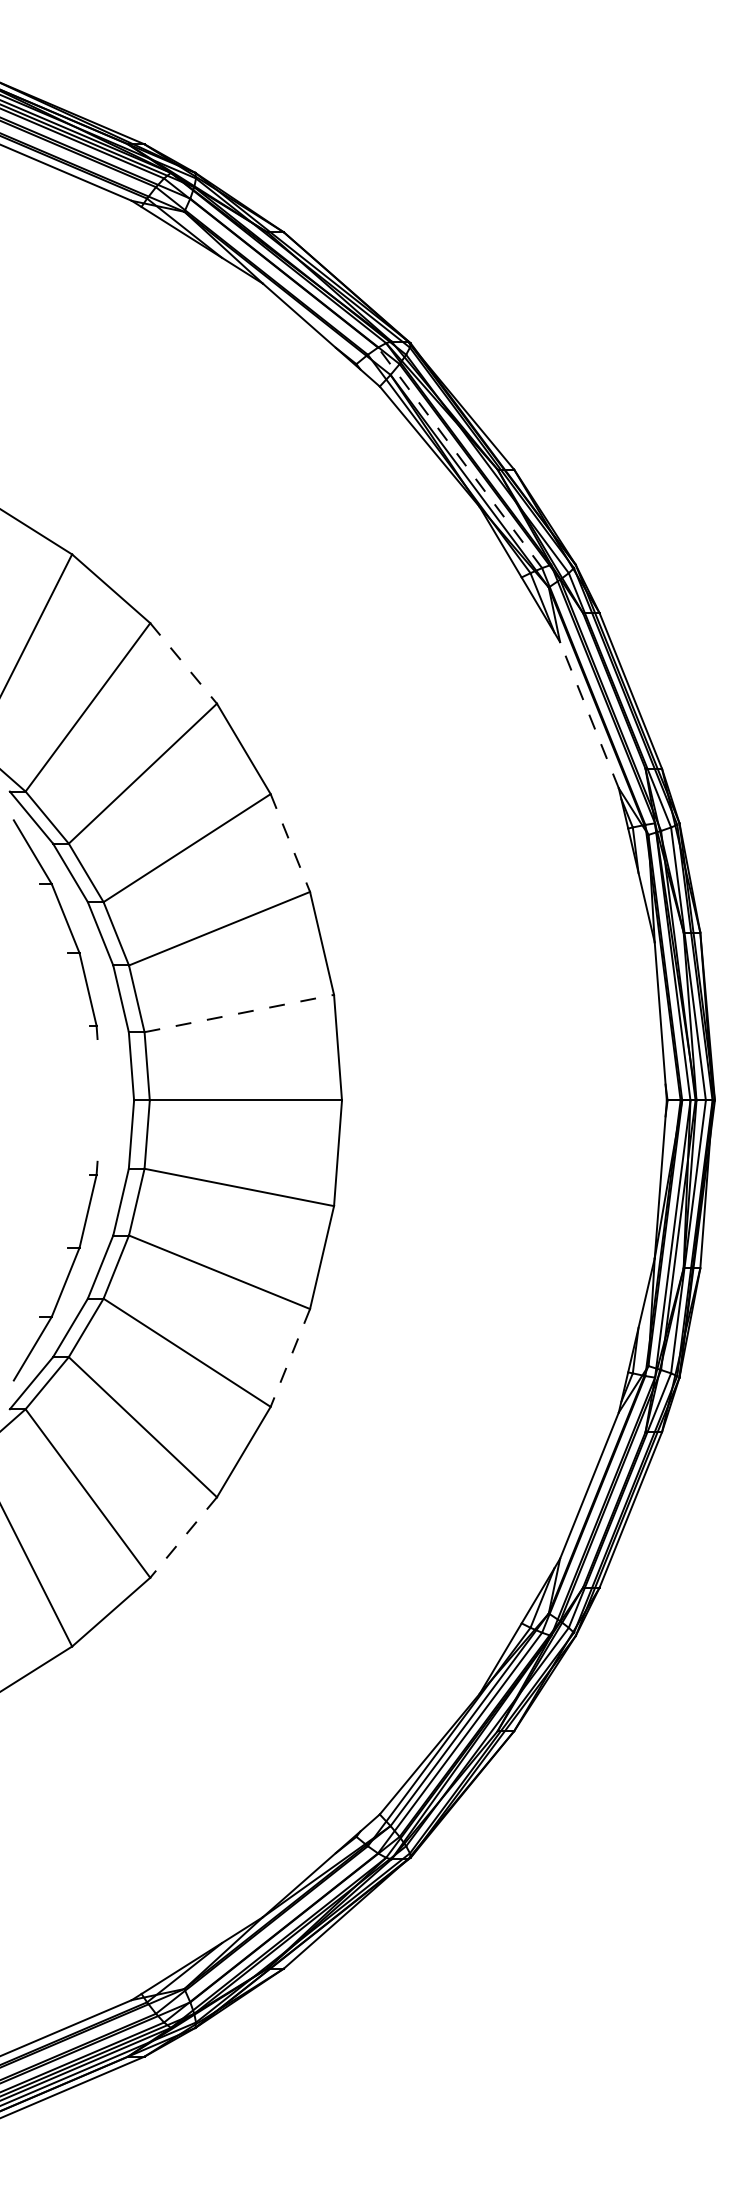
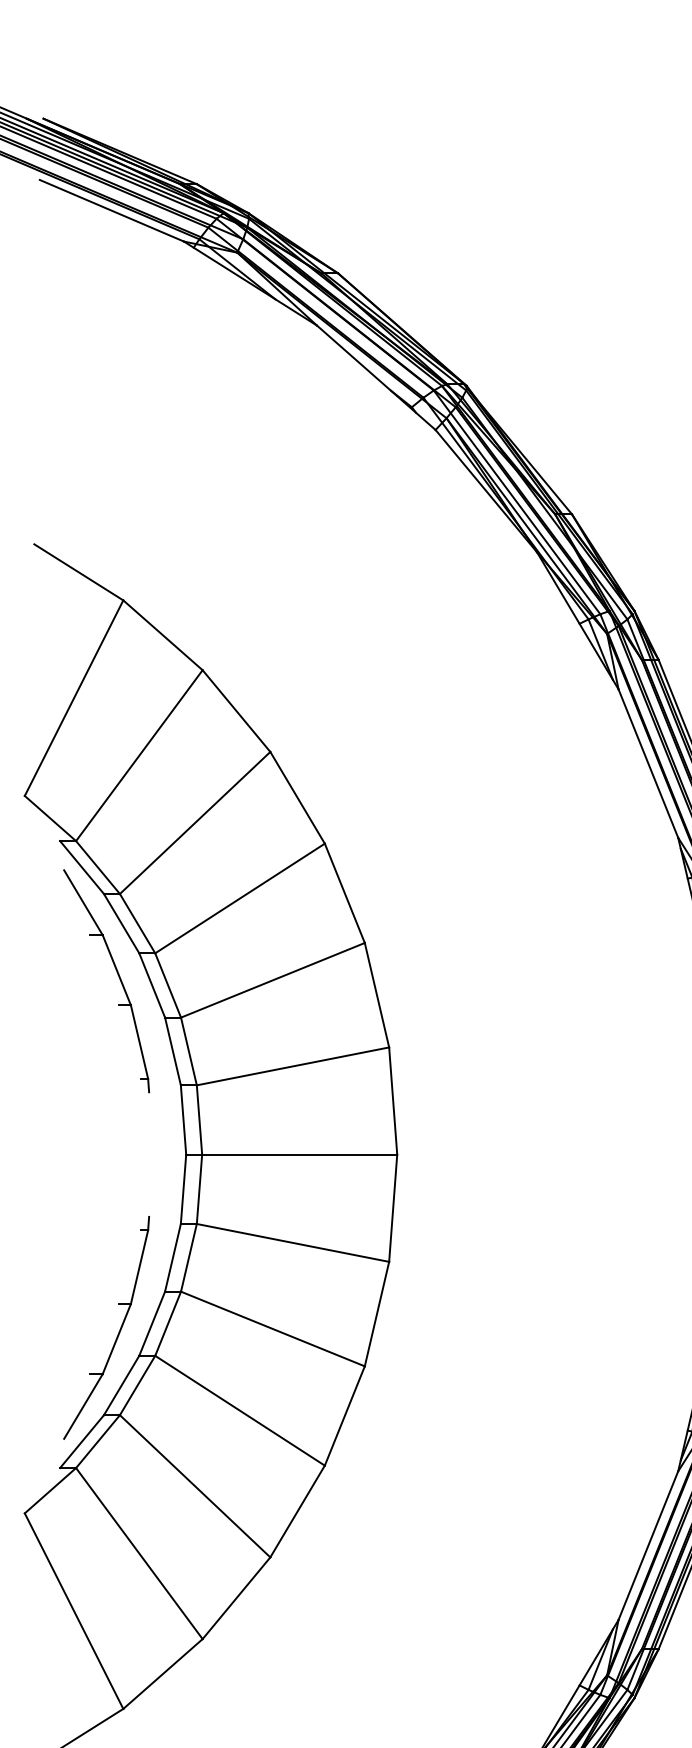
line: (459, 457) -> (516, 502), dashed -> solid
line: (183, 663) -> (236, 711), dashed -> solid
line: (589, 715) -> (648, 763), dashed -> solid
line: (290, 843) -> (344, 893), dashed -> solid
line: (239, 1013) -> (293, 1066), dashed -> solid
line: (290, 1357) -> (344, 1415), dashed -> solid
line: (183, 1537) -> (236, 1598), dashed -> solid

